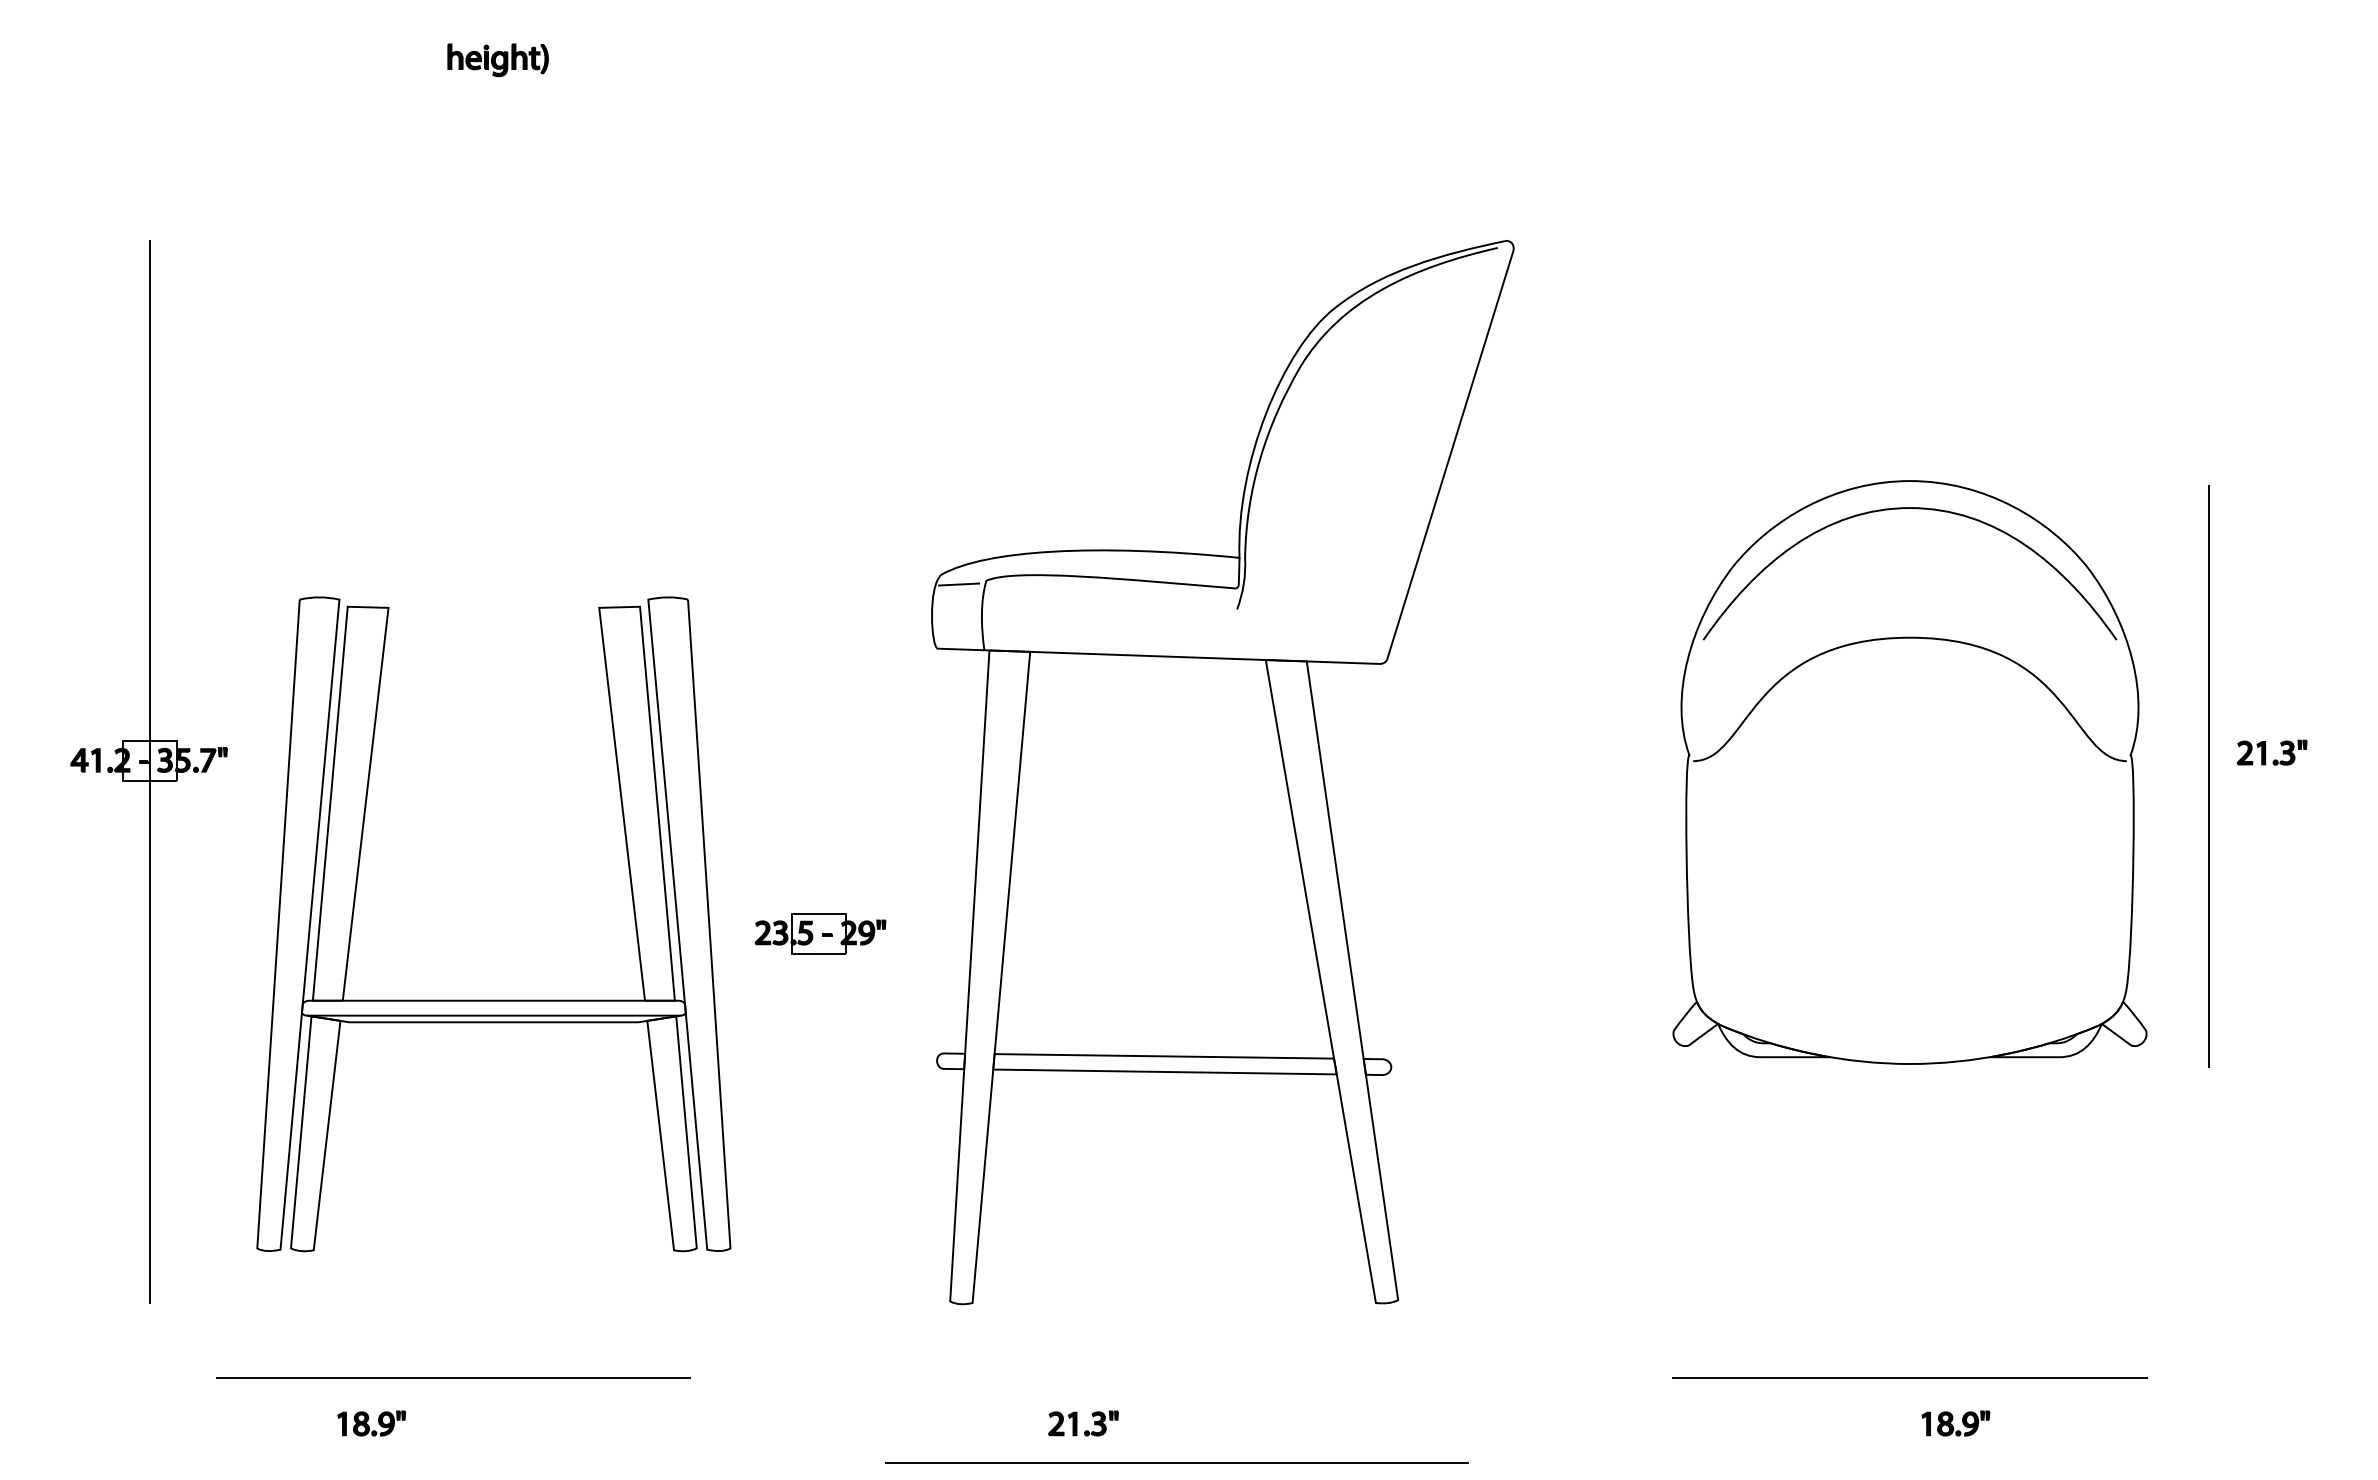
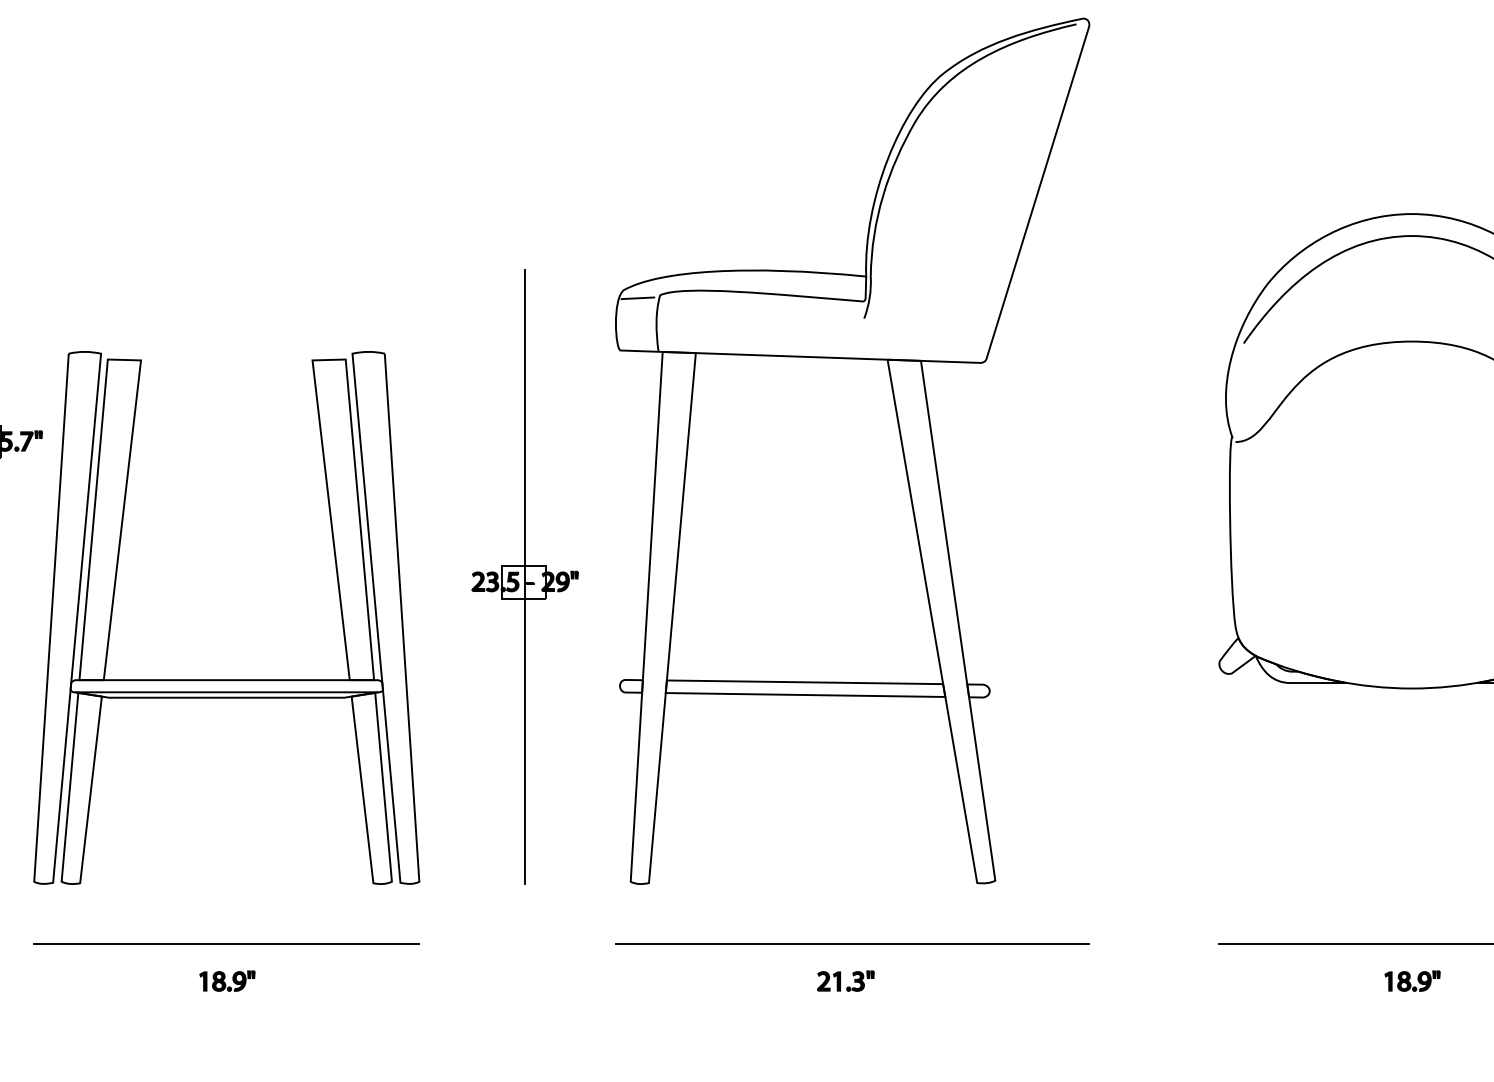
line: (820, 926) -> (525, 576), added
part: (493, 999) -> (226, 679), moved
part: (371, 1423) -> (227, 981), moved
part: (1083, 1423) -> (845, 981), moved
part: (1955, 1423) -> (1412, 981), moved
line: (1176, 1462) -> (852, 943), moved

